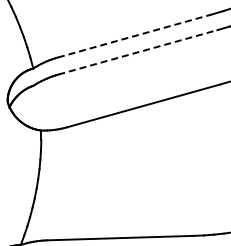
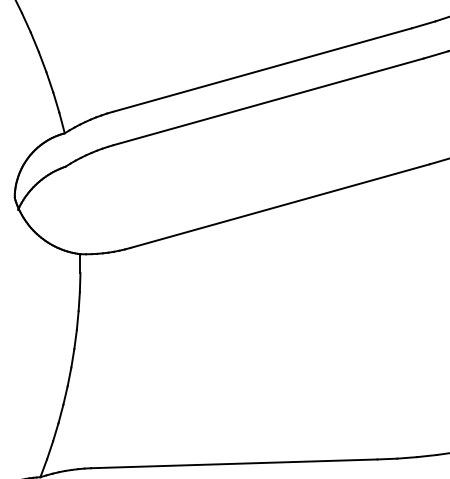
line: (134, 36) -> (262, 70), dashed -> solid
line: (137, 52) -> (267, 102), dashed -> solid

